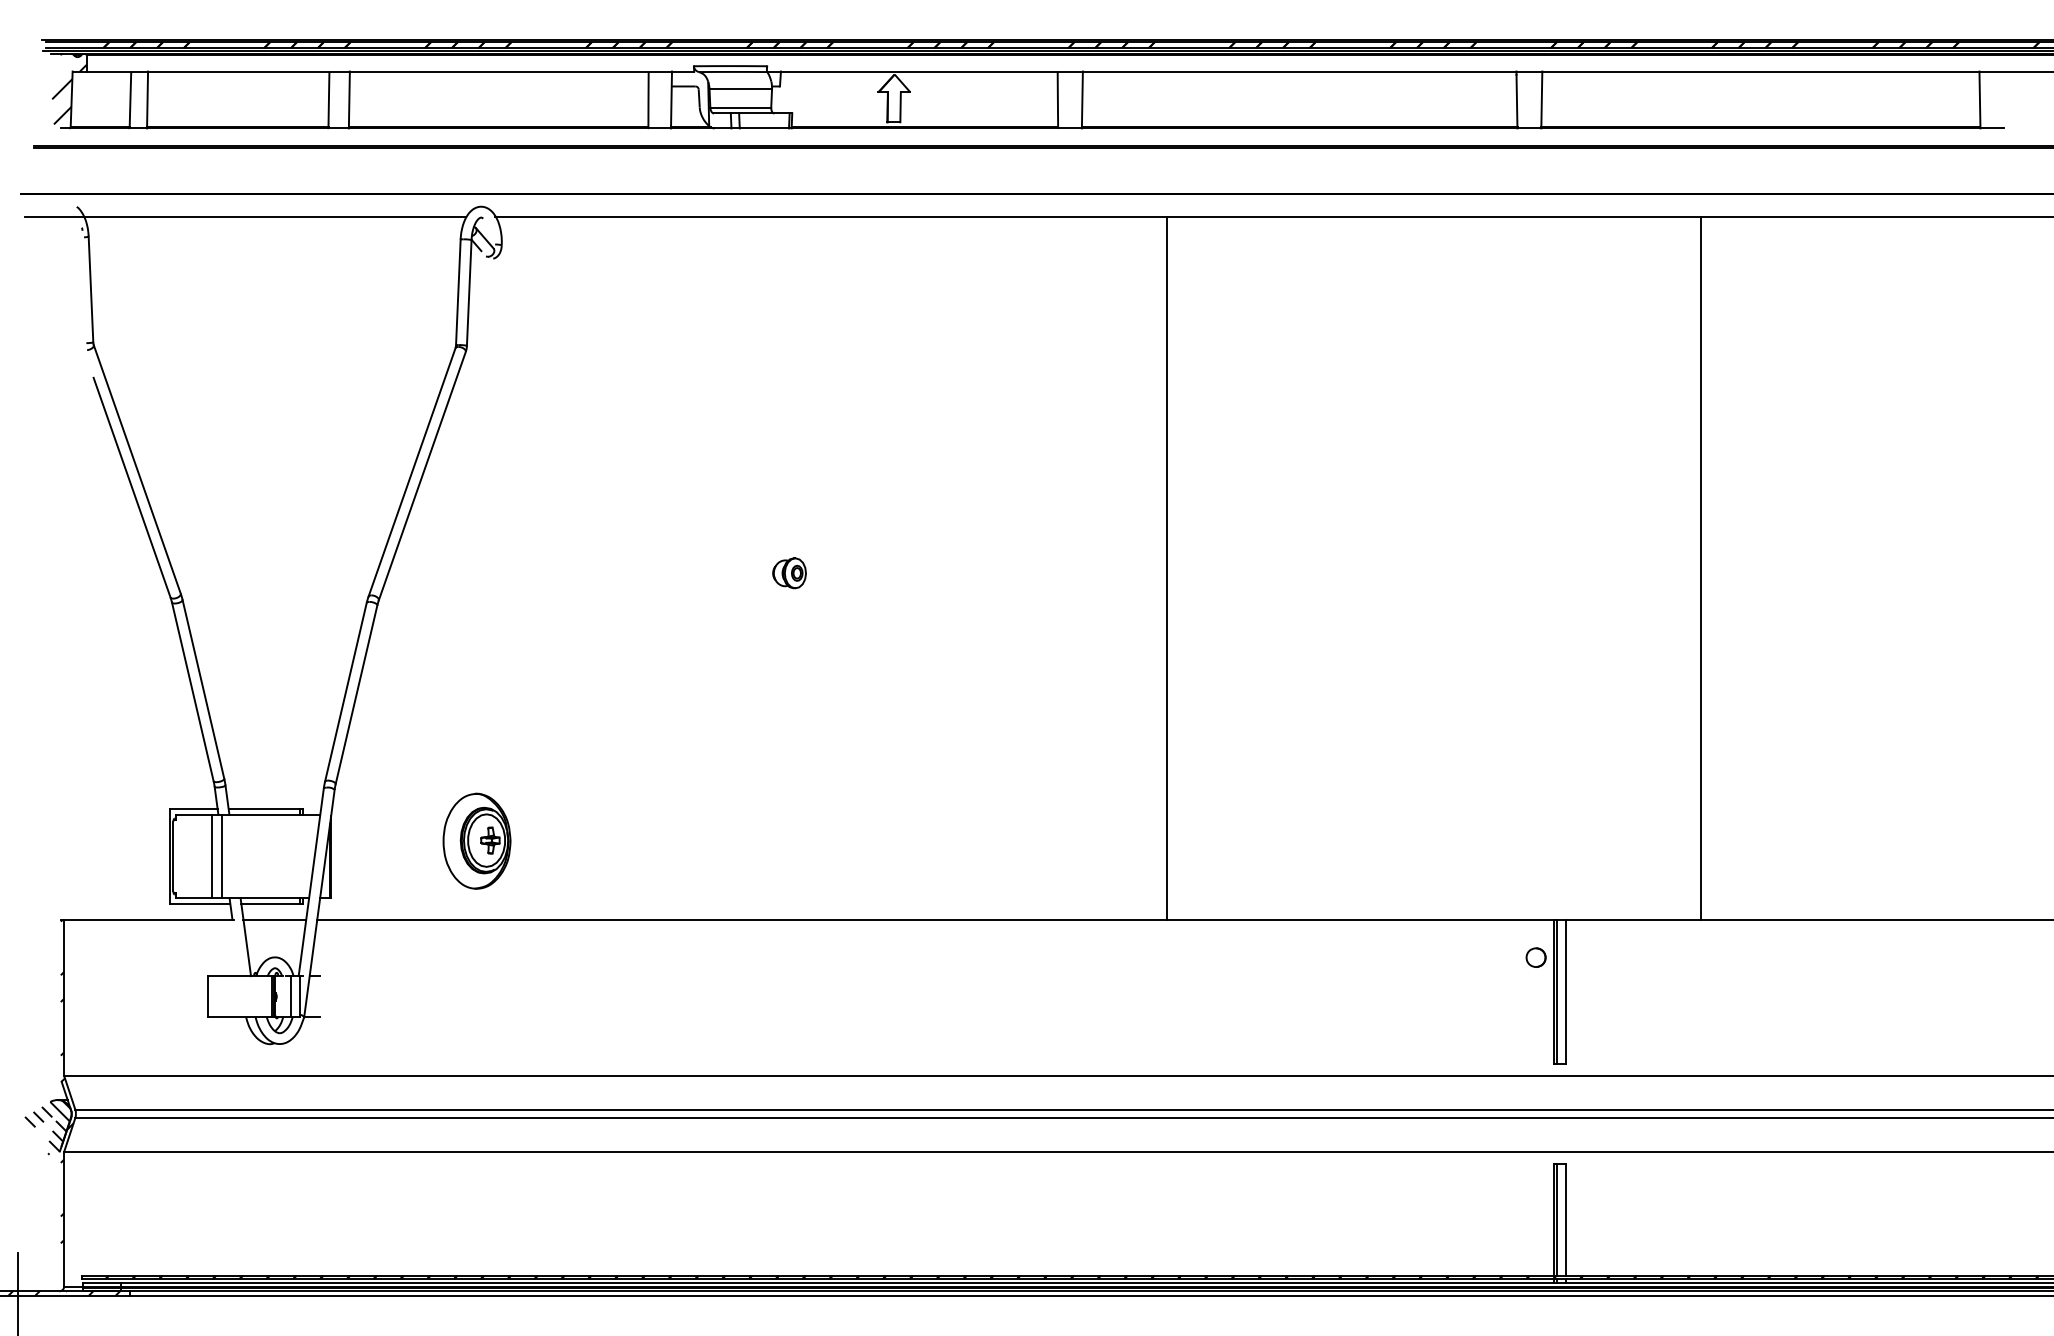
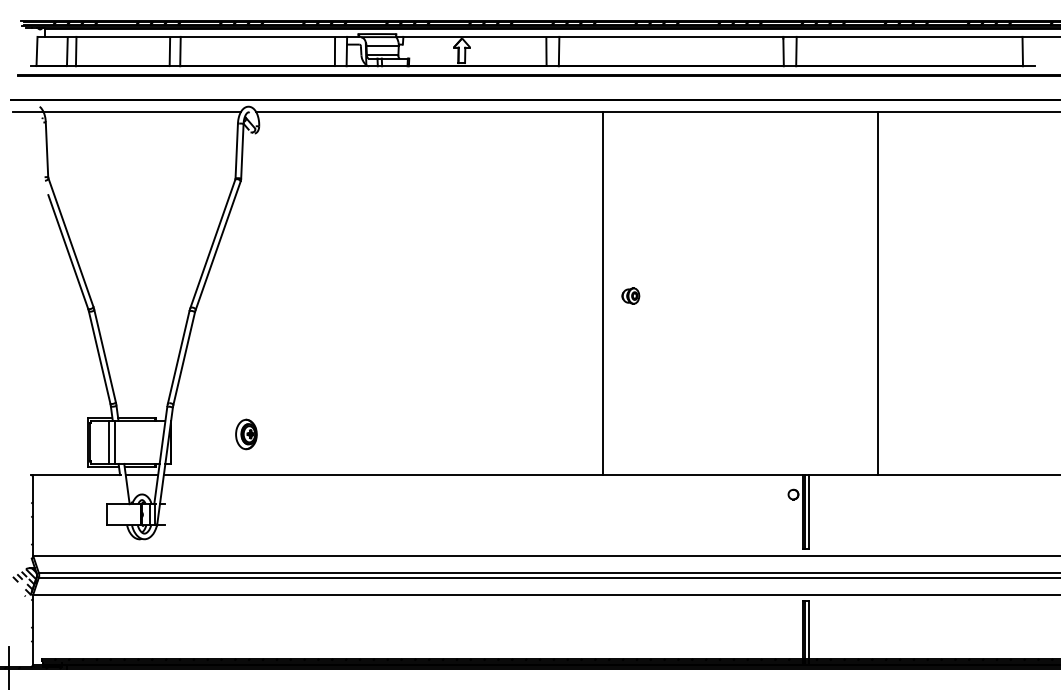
hatch: (68, 94) -> (35, 48), removed
part: (788, 572) -> (630, 295), moved
part: (477, 841) -> (246, 434), size x0.6

